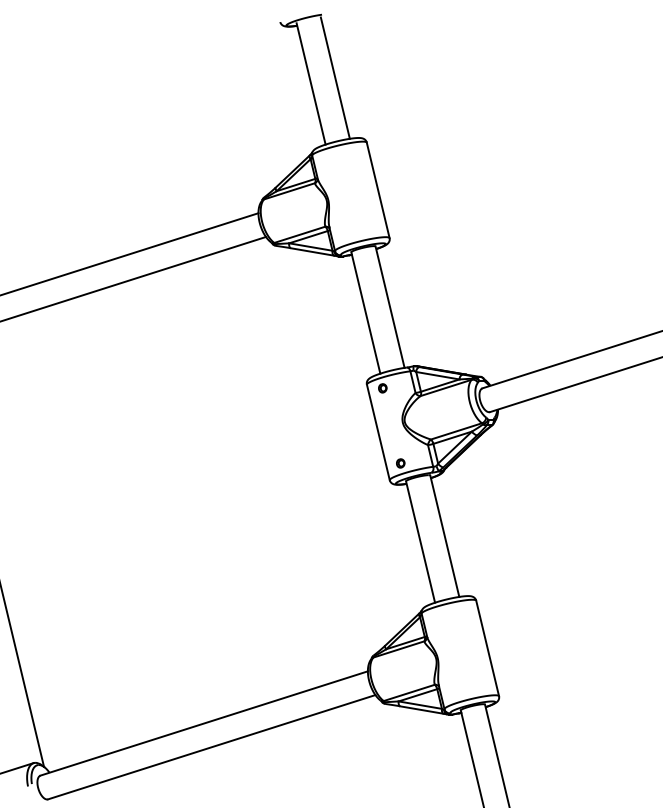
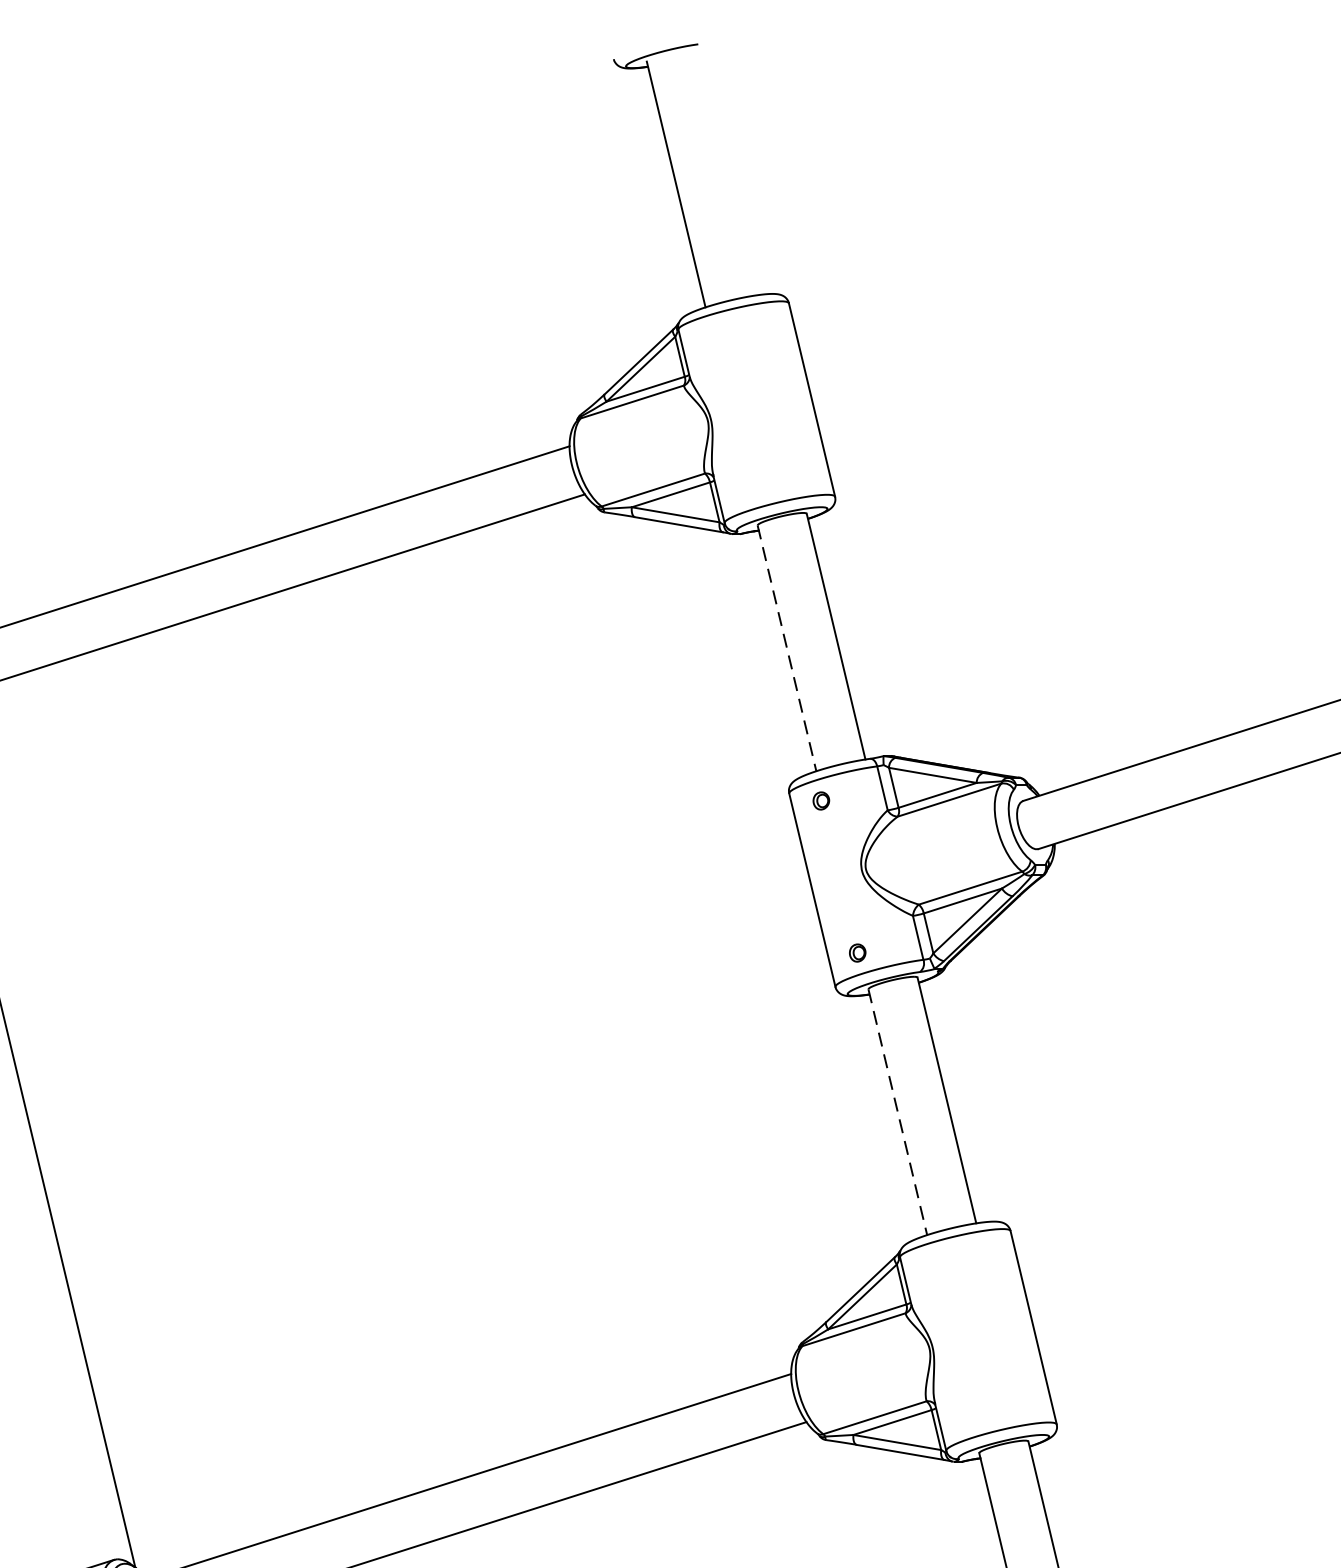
line: (334, 77) -> (723, 171), removed
line: (365, 313) -> (786, 649), solid -> dashed
line: (420, 542) -> (897, 1113), solid -> dashed

